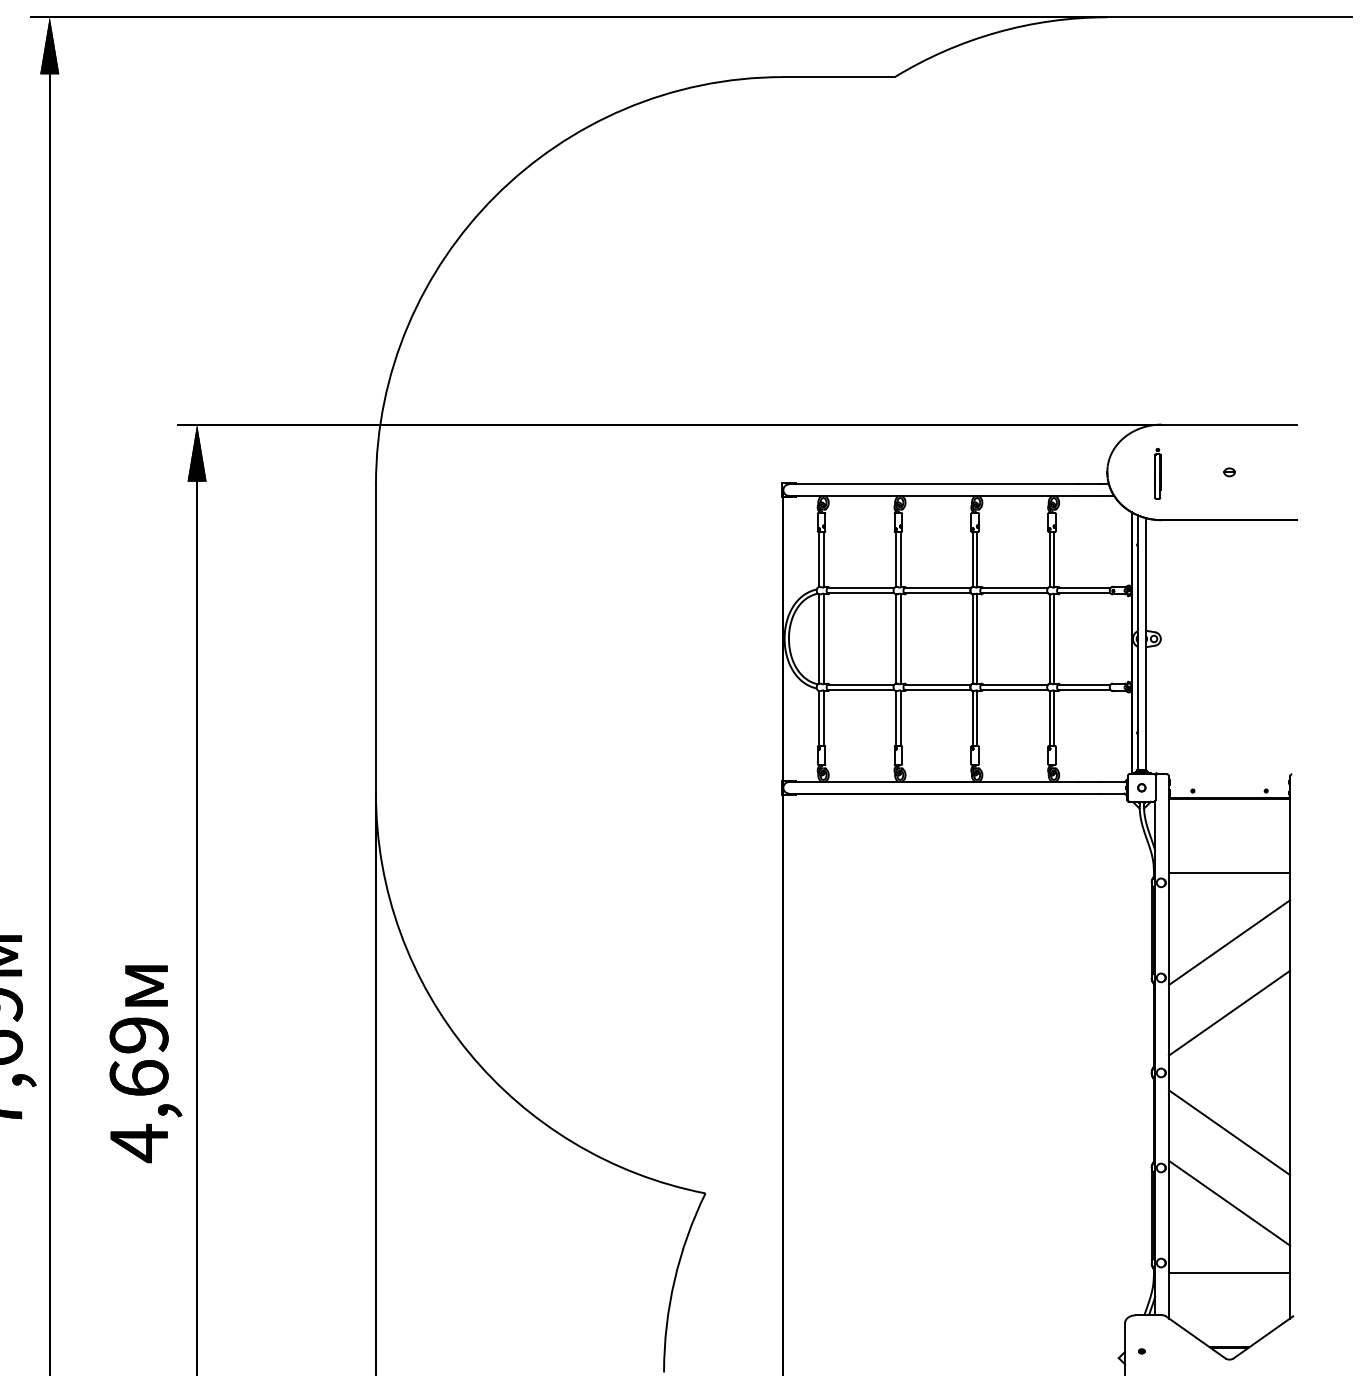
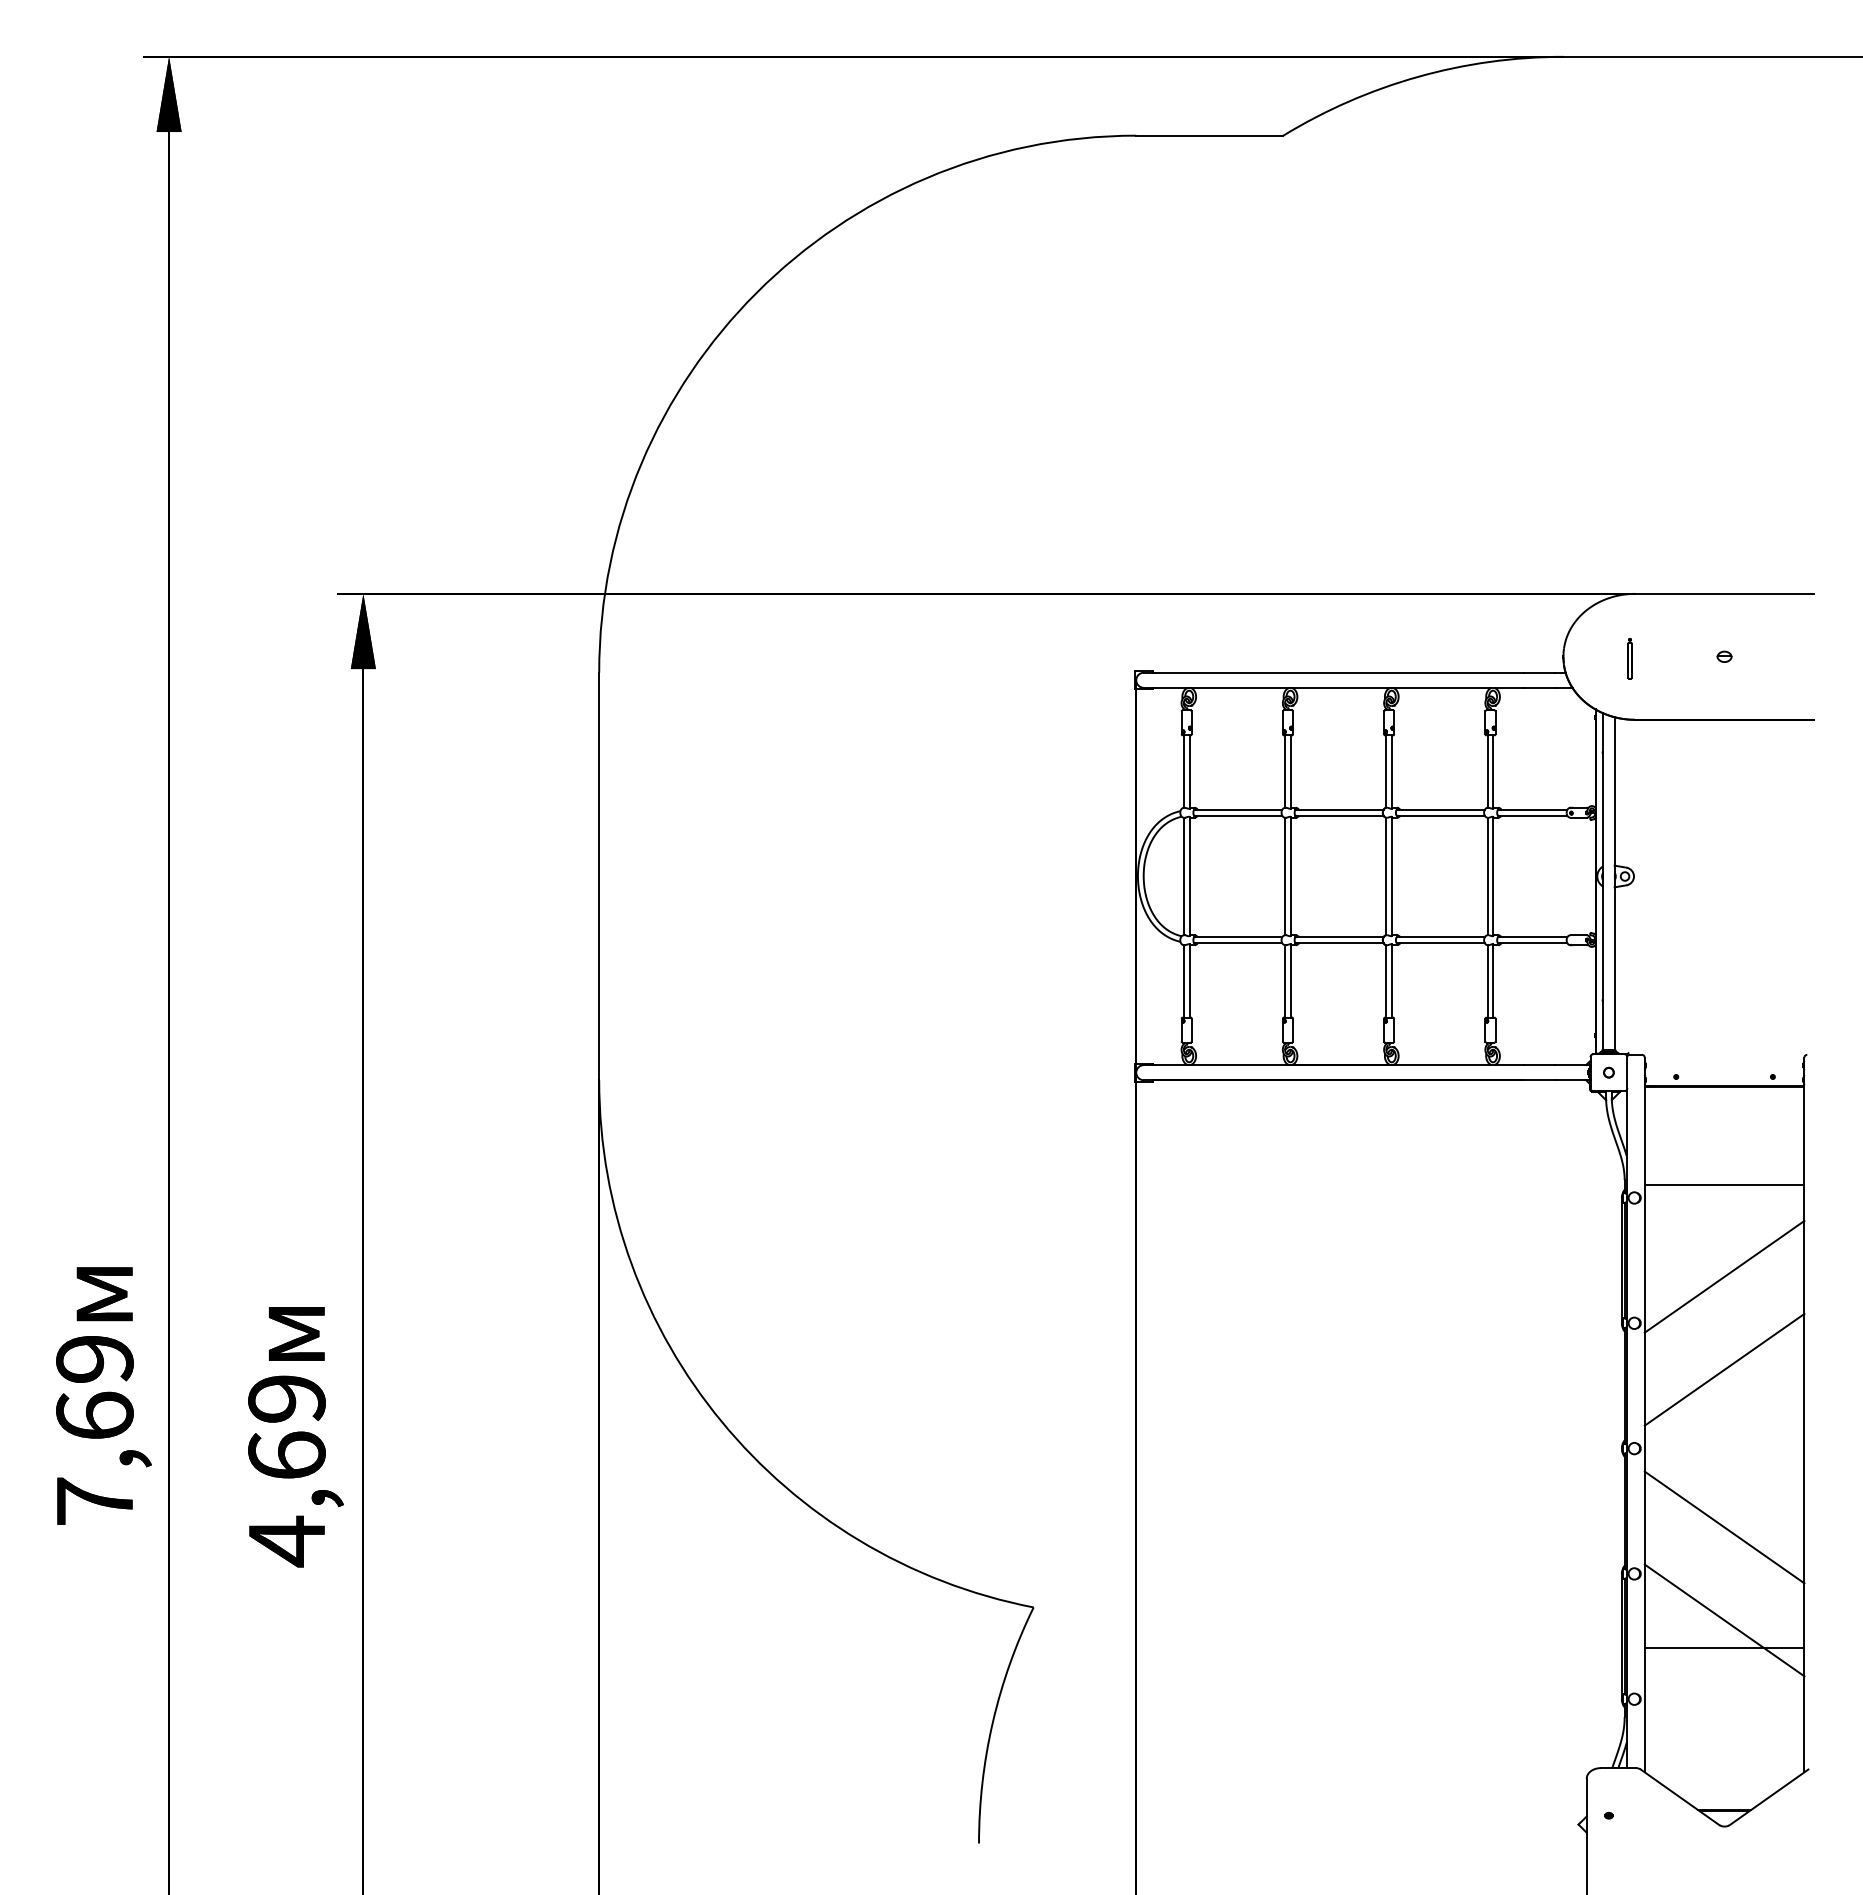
part: (1157, 473) -> (1629, 658), size x0.6
line: (1229, 1273) -> (1724, 1648), moved

